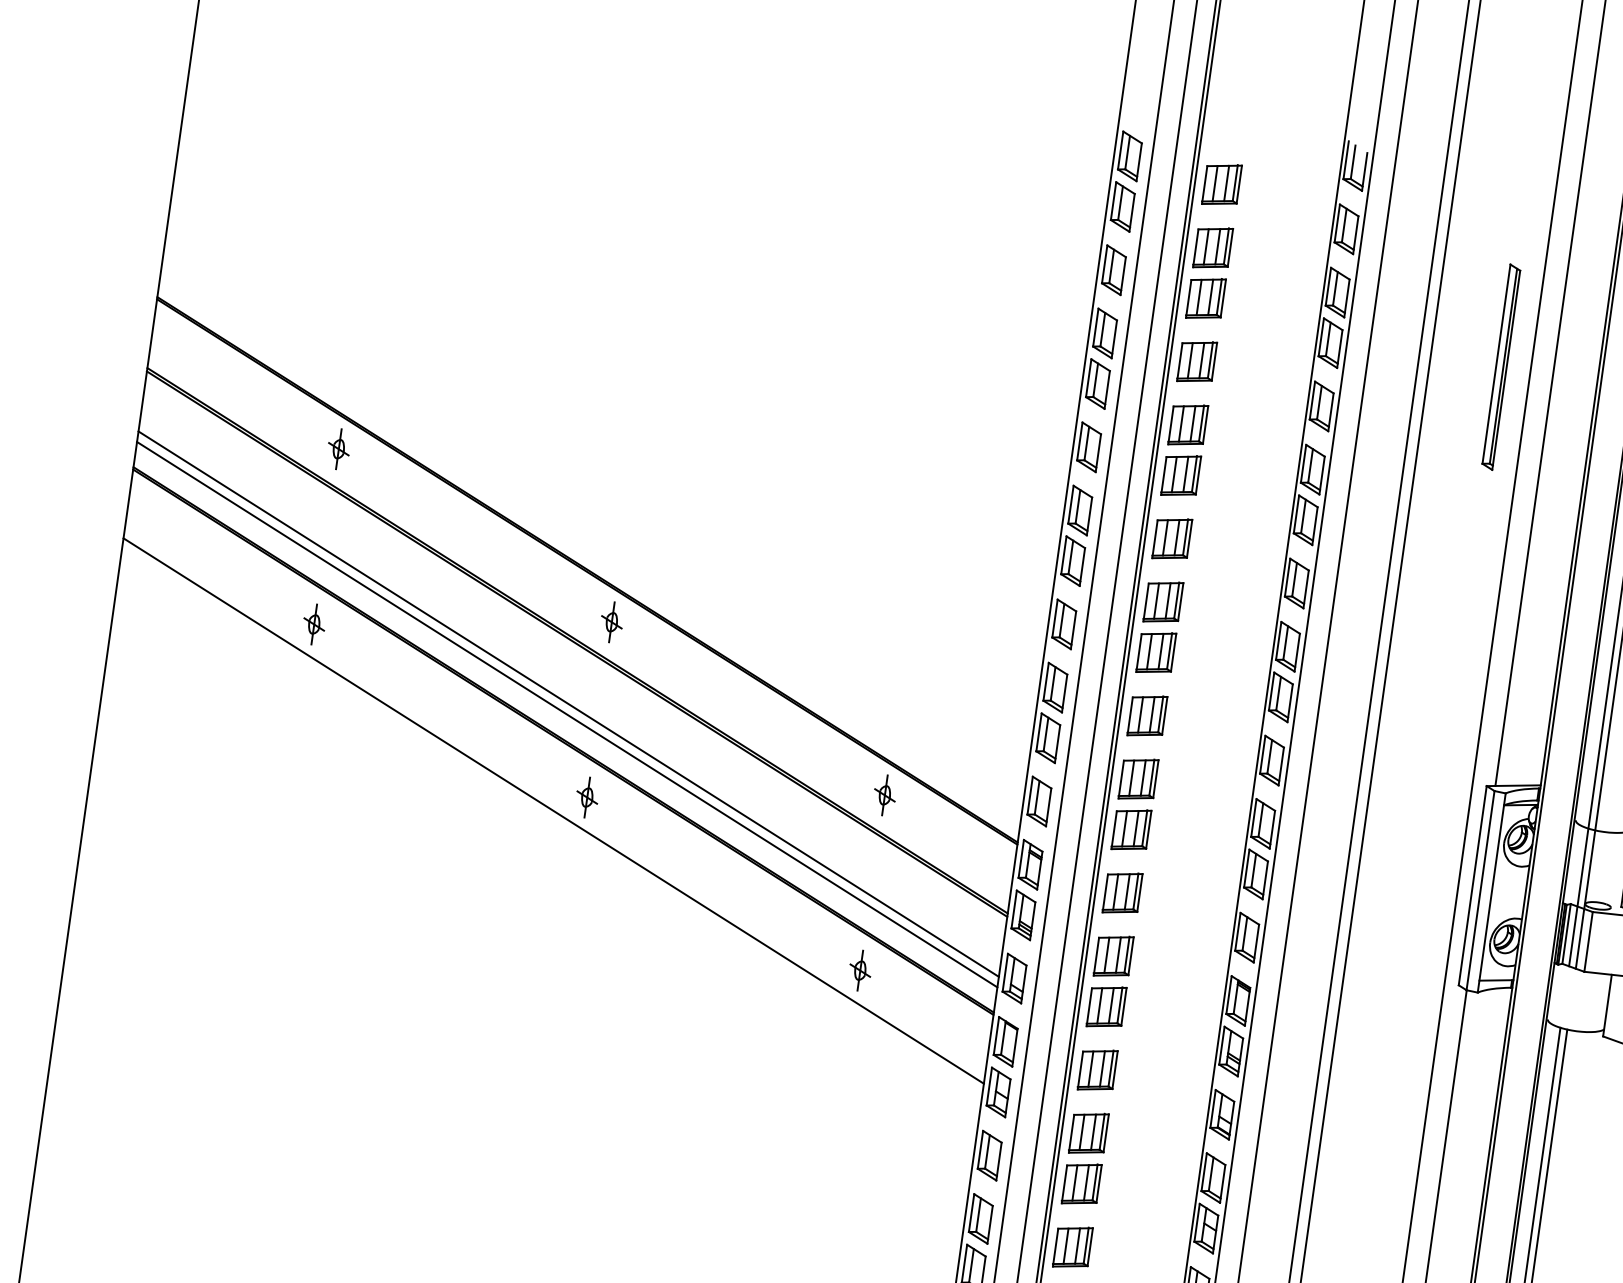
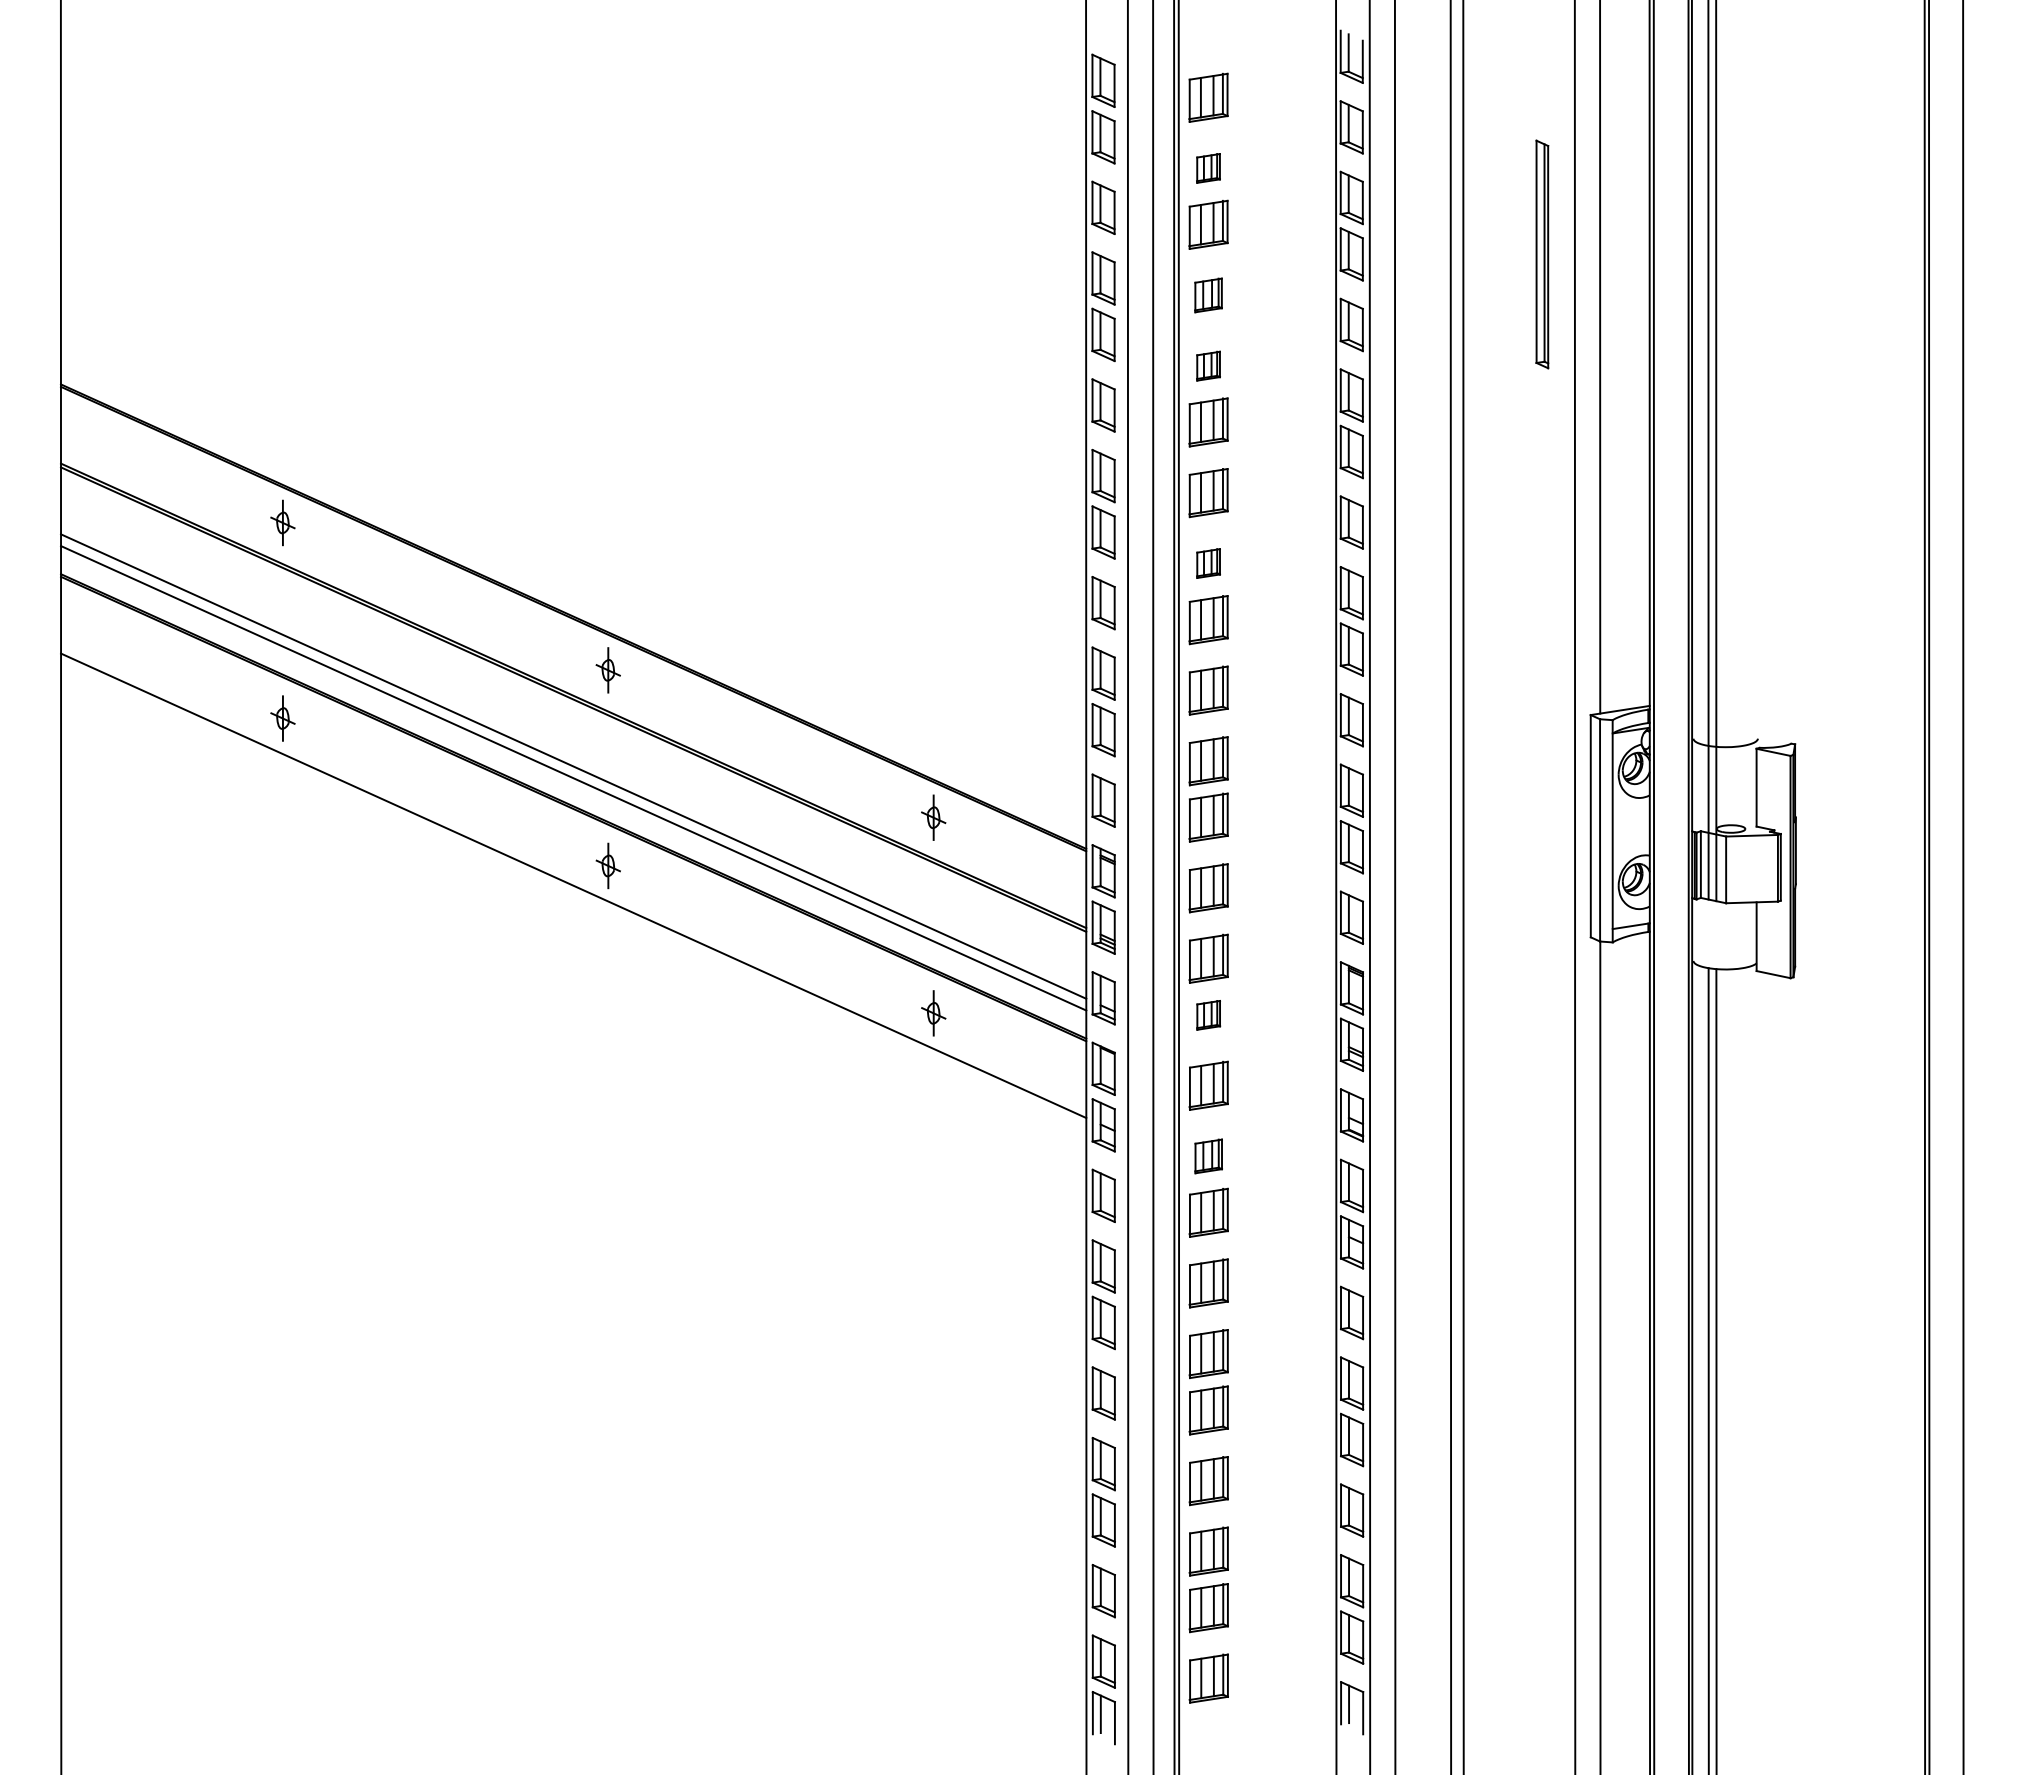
part: (1212, 248) -> (1208, 168), size x0.6
part: (1196, 361) -> (1208, 295), size x0.7
part: (1188, 425) -> (1208, 366), size x0.6
part: (1163, 602) -> (1208, 563), size x0.6
part: (1106, 1007) -> (1208, 1015), size x0.6
part: (1088, 1133) -> (1208, 1156), size x0.7

